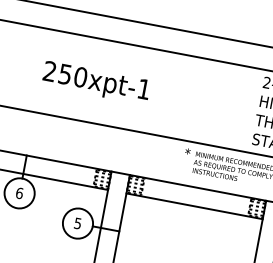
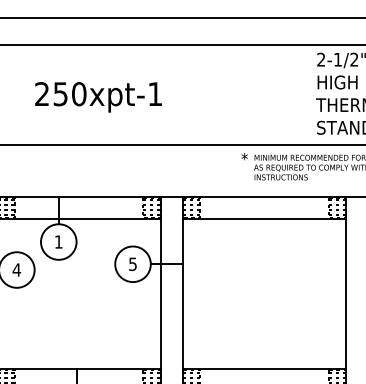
text: (96, 83) -> (98, 97), moved
text: (19, 192) -> (58, 241), 6 -> 1

